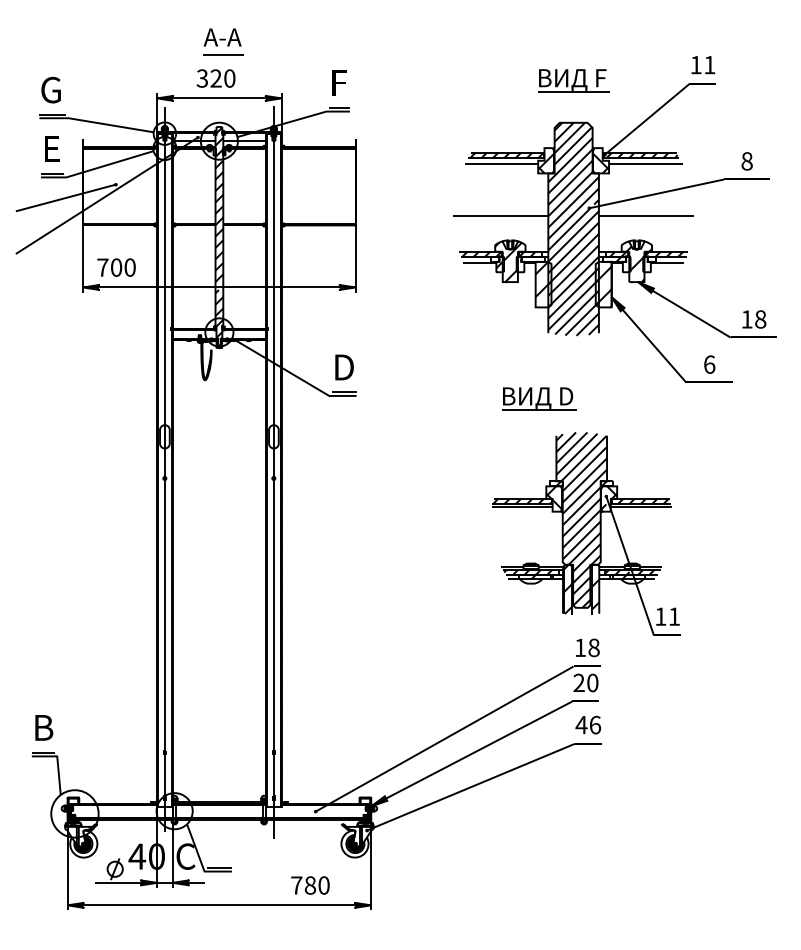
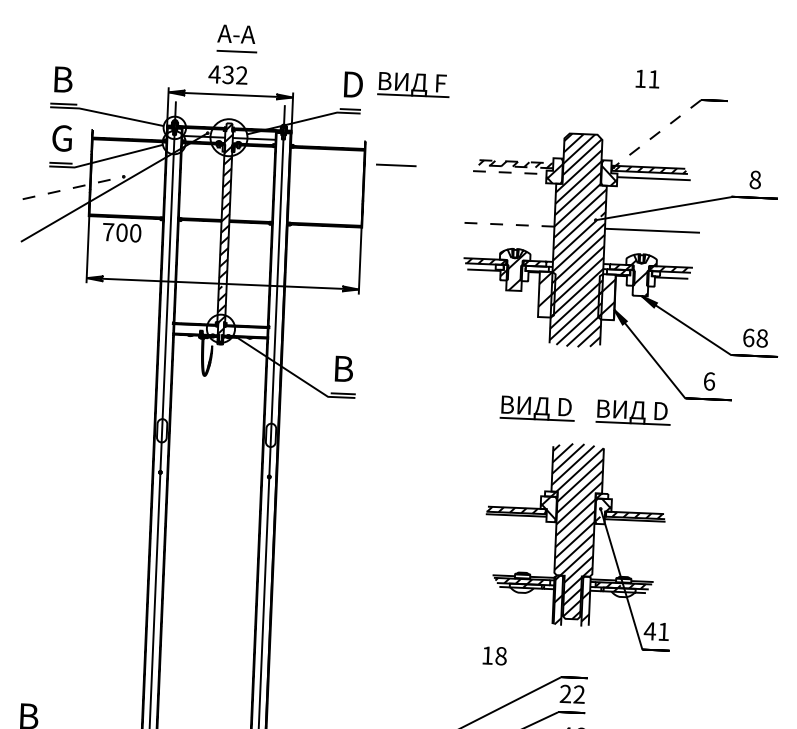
text: (703, 65) -> (647, 79), moved
text: (215, 78) -> (227, 74), 320 -> 432
part: (573, 80) -> (413, 84), moved
text: (341, 82) -> (353, 84), F -> D
text: (50, 89) -> (62, 78), G -> B
line: (646, 119) -> (656, 133), solid -> dashed
text: (52, 148) -> (61, 138), E -> G
line: (543, 157) -> (552, 167), solid -> dashed
line: (387, 161) -> (396, 165), added
line: (501, 164) -> (509, 172), solid -> dashed
line: (65, 198) -> (72, 188), solid -> dashed
line: (500, 216) -> (506, 224), solid -> dashed
text: (116, 267) -> (122, 232), moved
text: (746, 319) -> (748, 337), 18 -> 68
text: (345, 367) -> (345, 369), D -> B
part: (635, 398) -> (633, 412), added
text: (660, 616) -> (649, 631), 11 -> 41
text: (587, 647) -> (494, 655), moved
text: (592, 682) -> (579, 694), 20 -> 22

